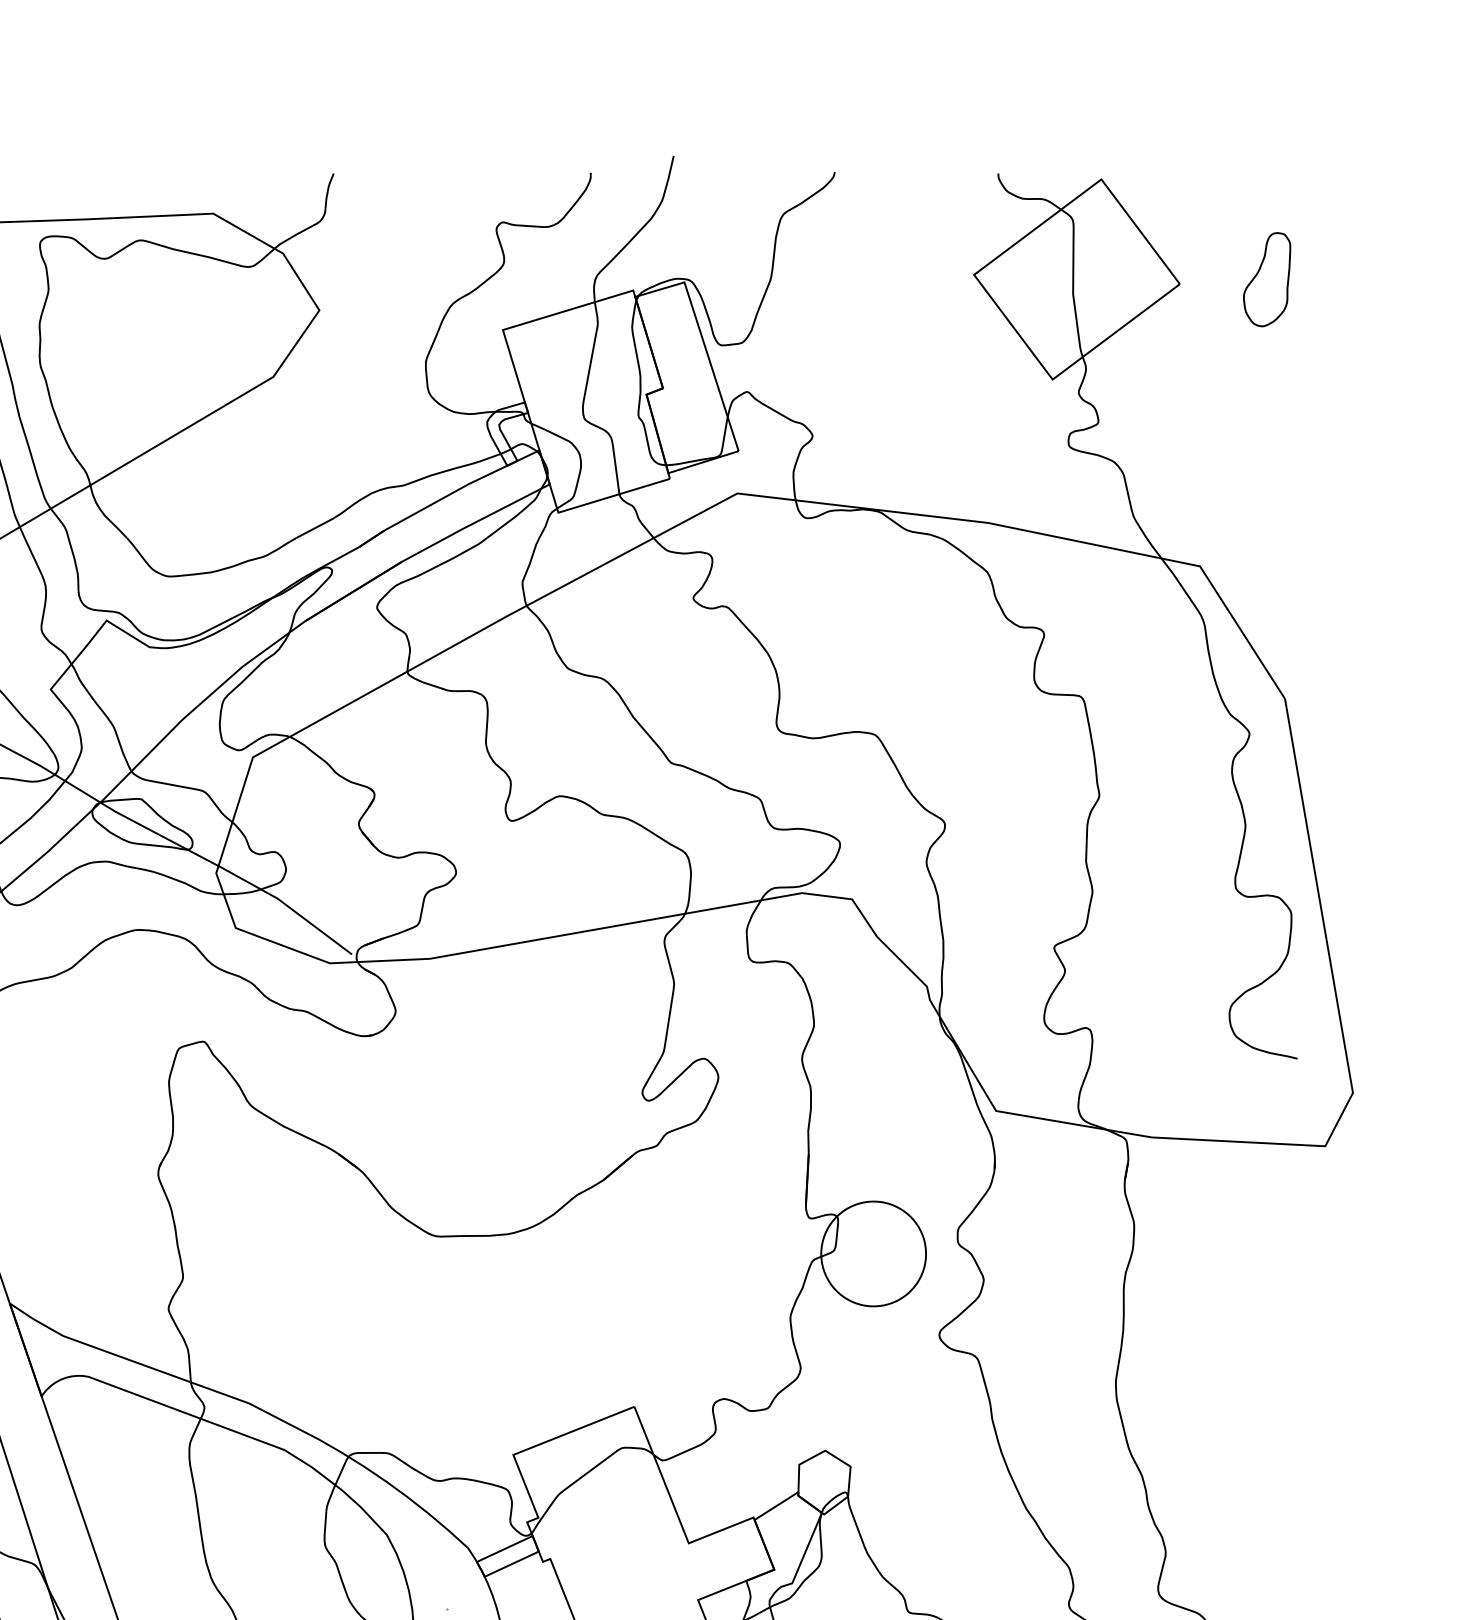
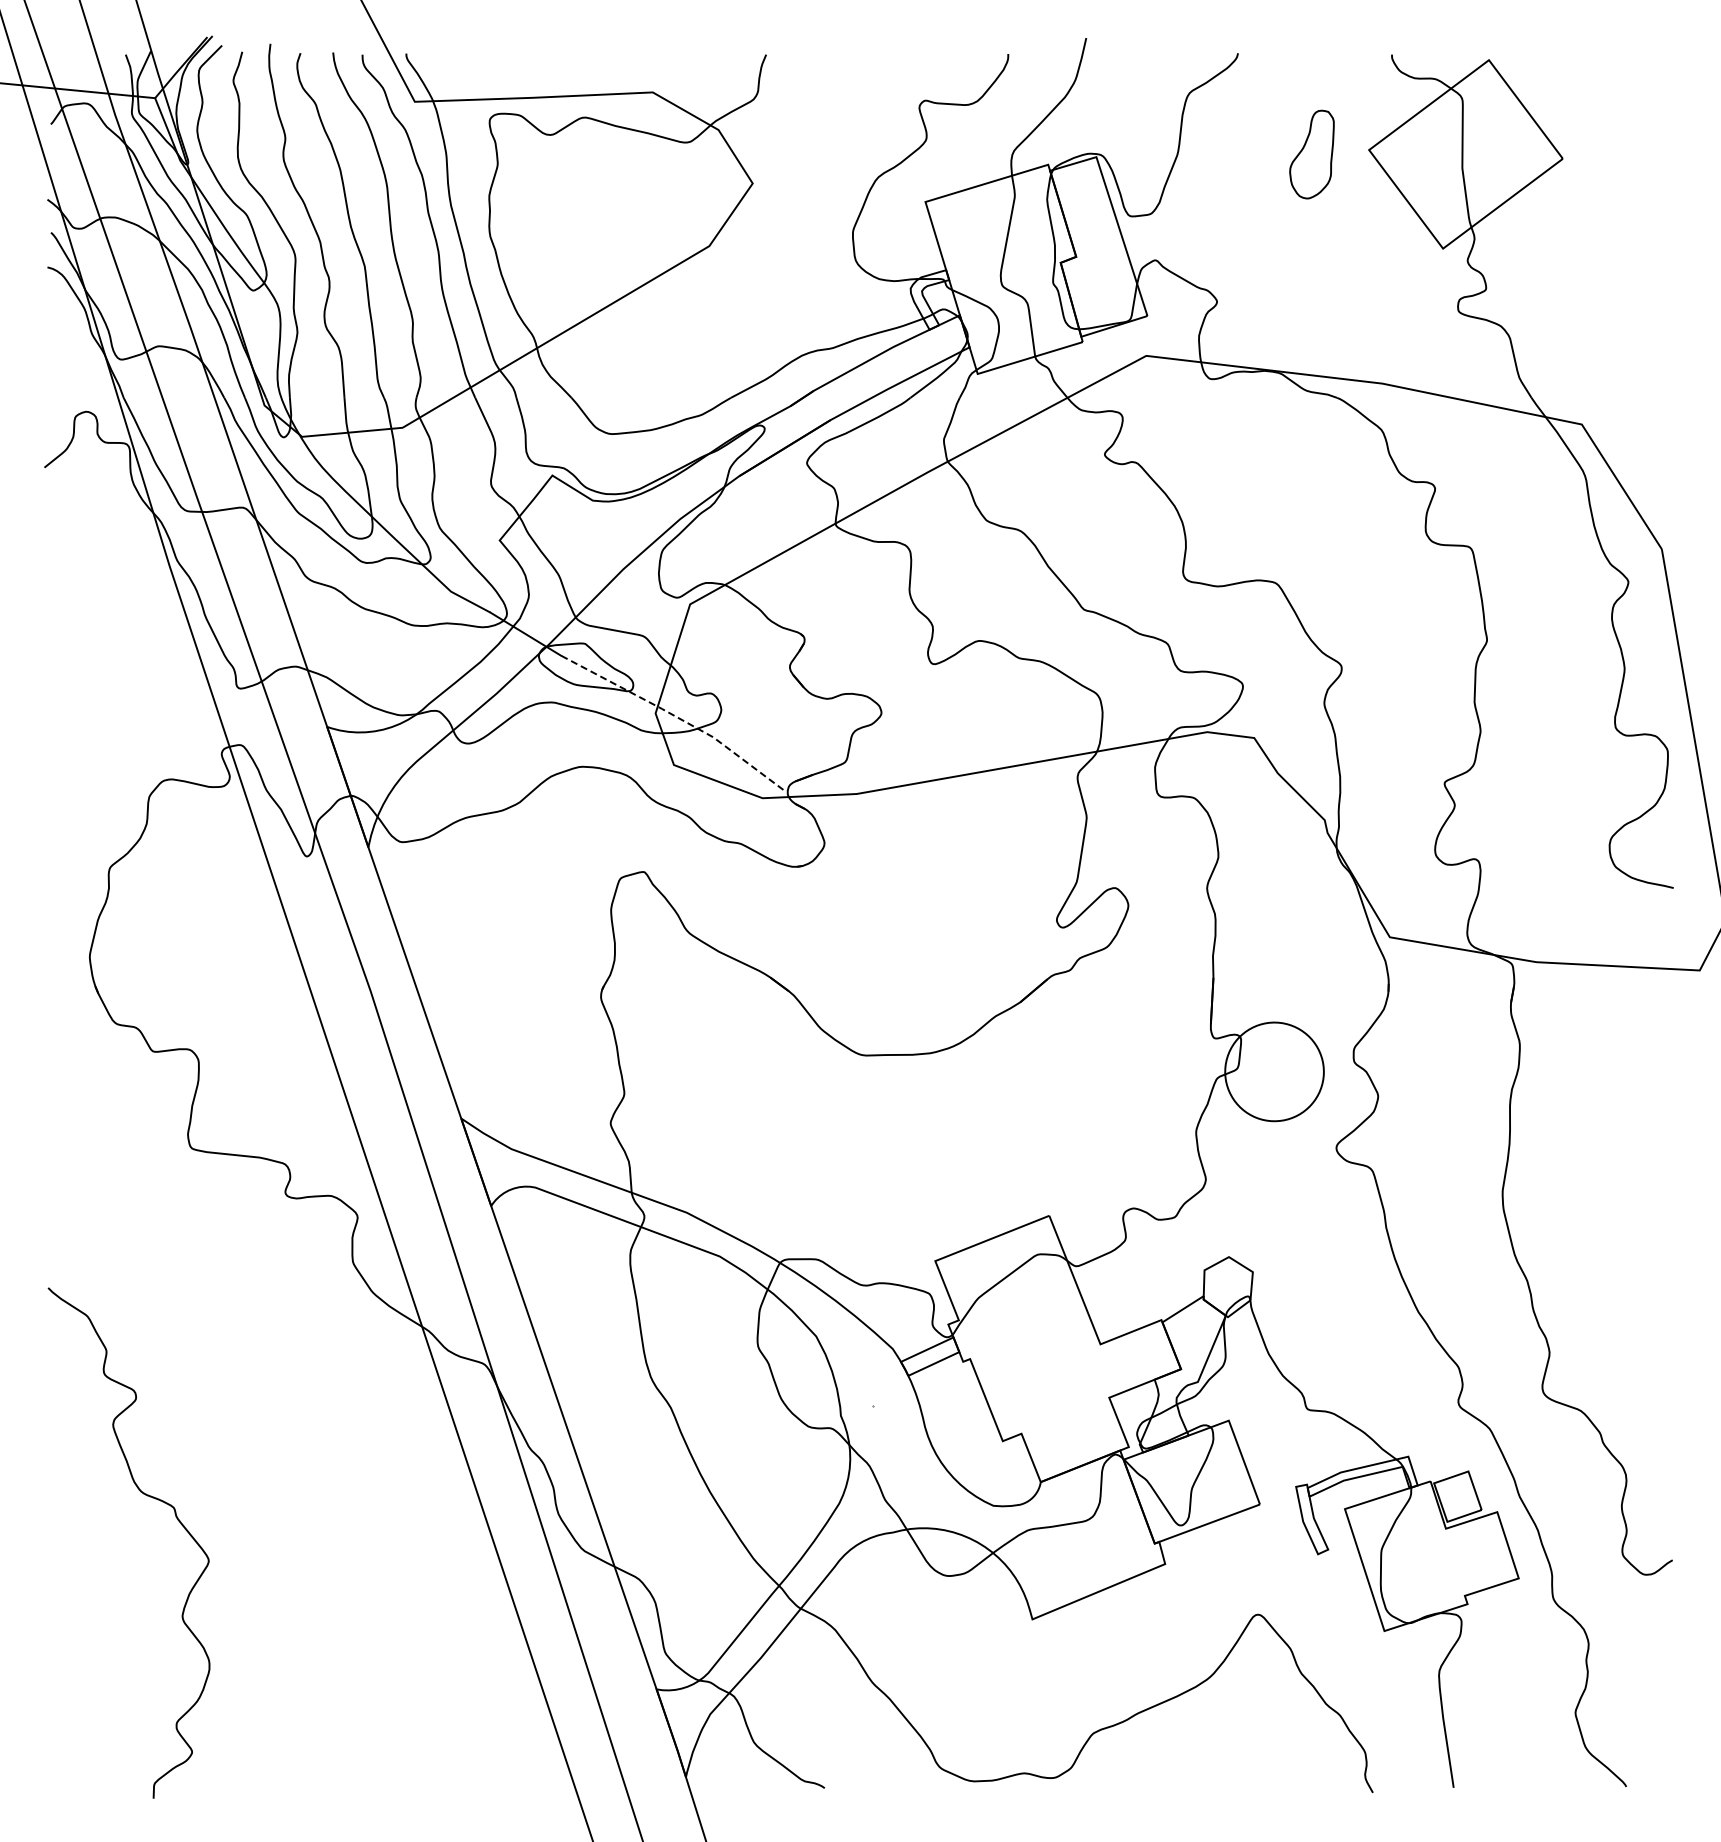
part: (1266, 279) -> (1311, 154), moved
line: (237, 876) -> (675, 716), solid -> dashed

